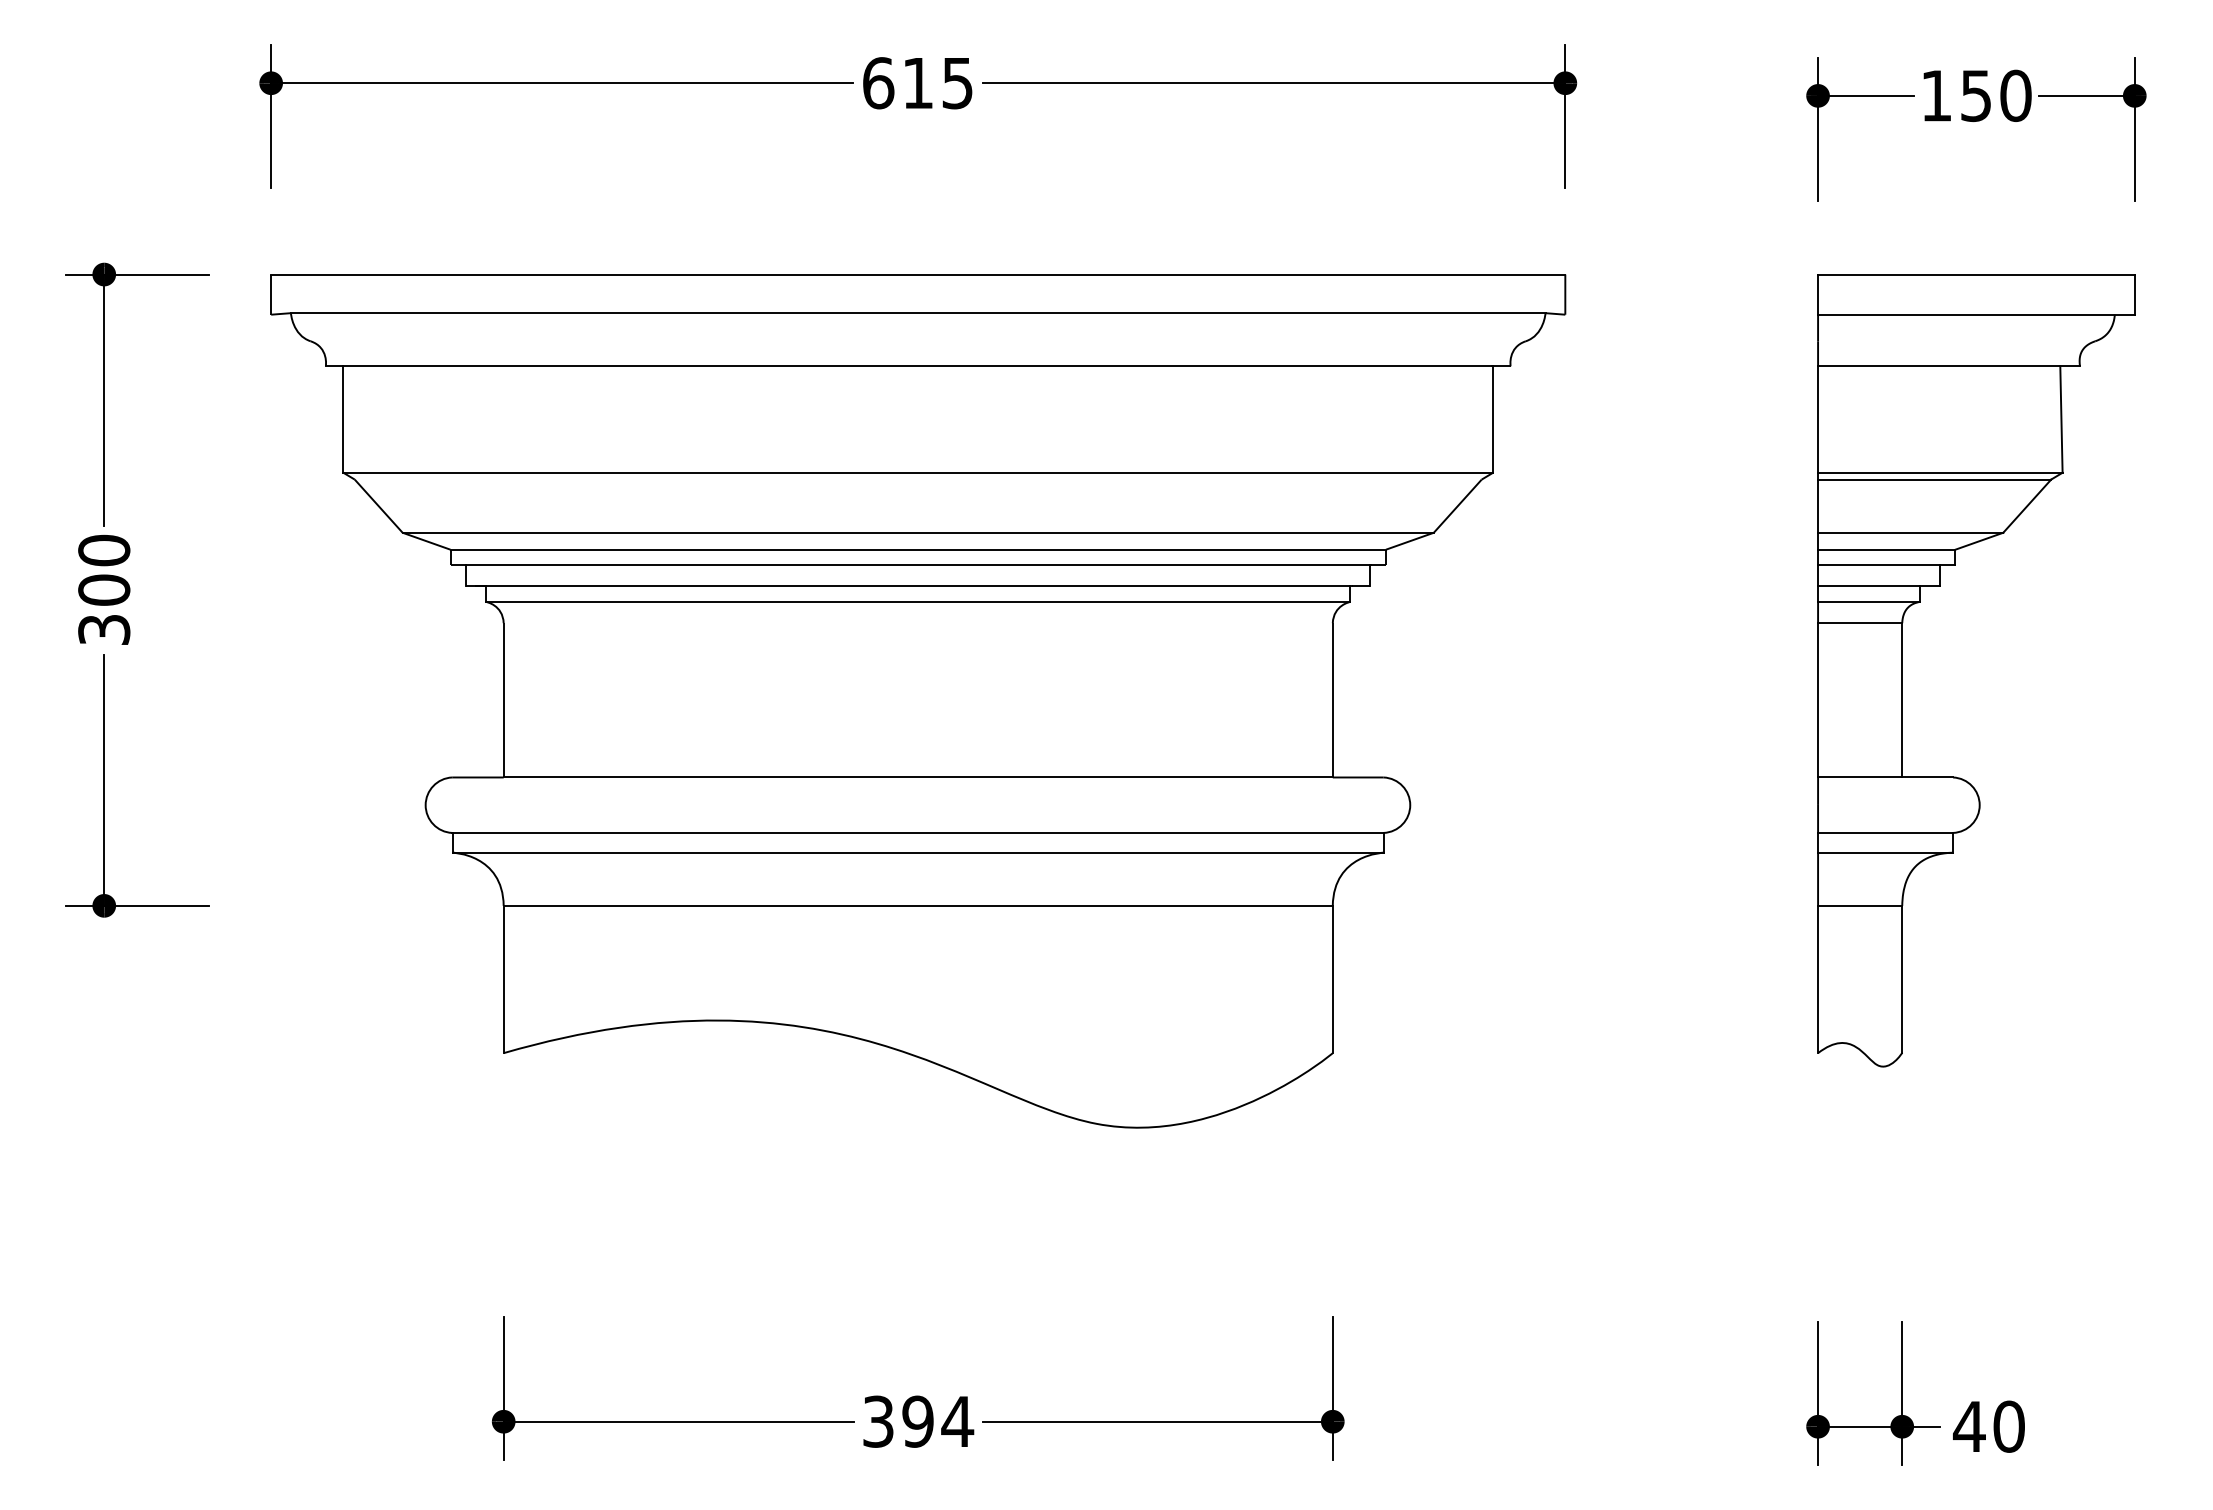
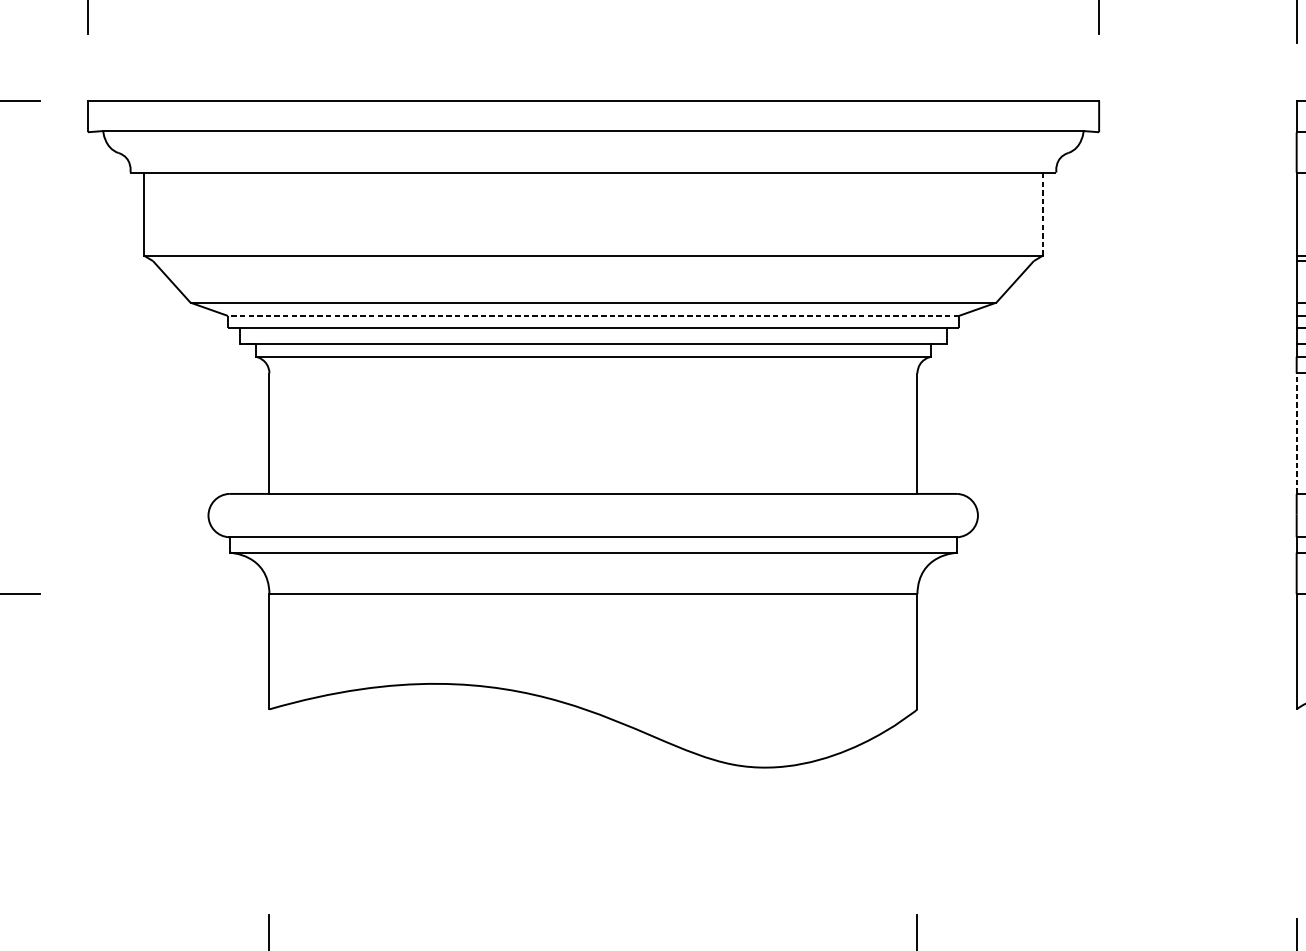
line: (1493, 419) -> (1043, 214), solid -> dashed
line: (918, 549) -> (593, 315), solid -> dashed
line: (1818, 699) -> (1297, 432), solid -> dashed

